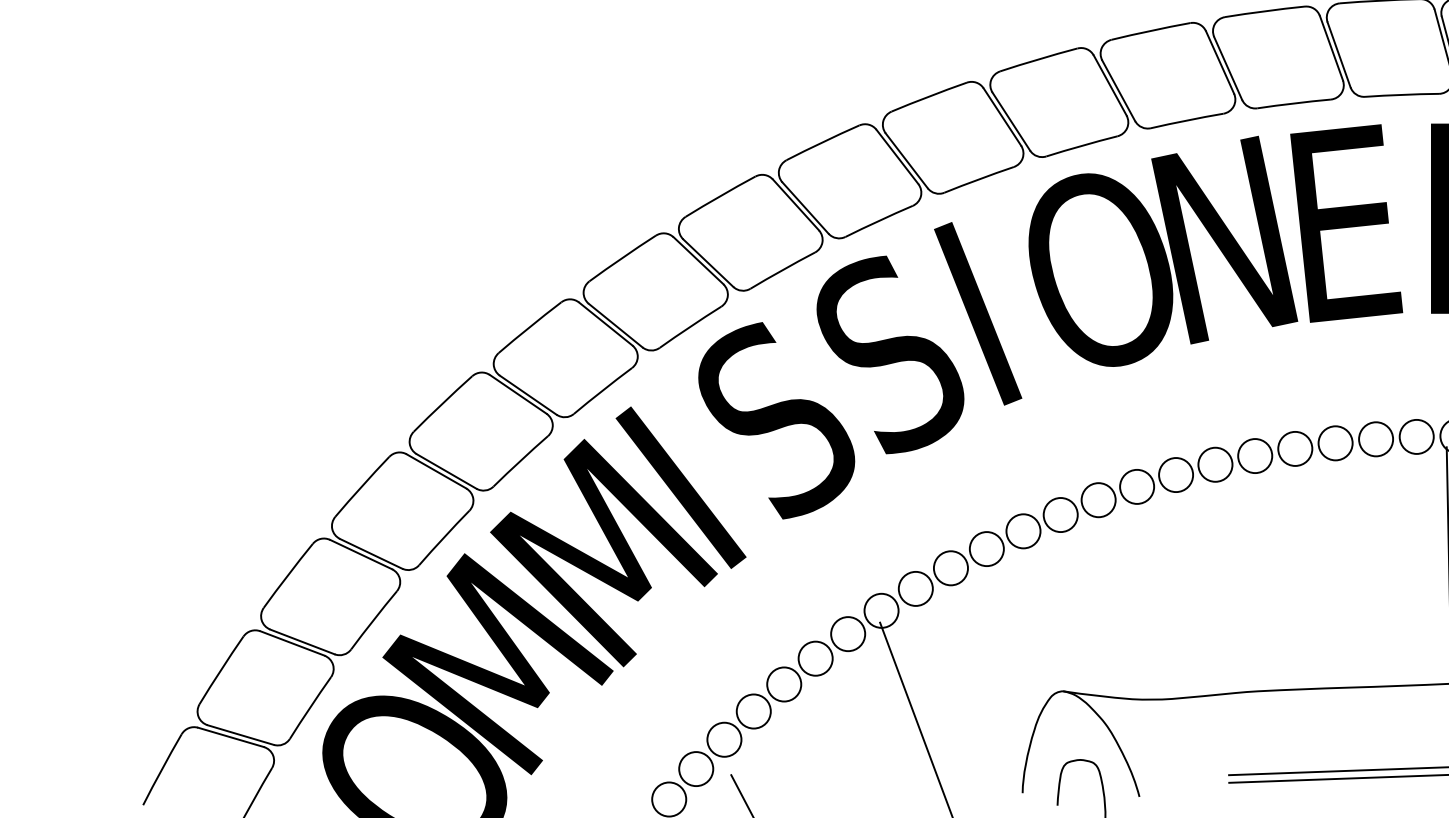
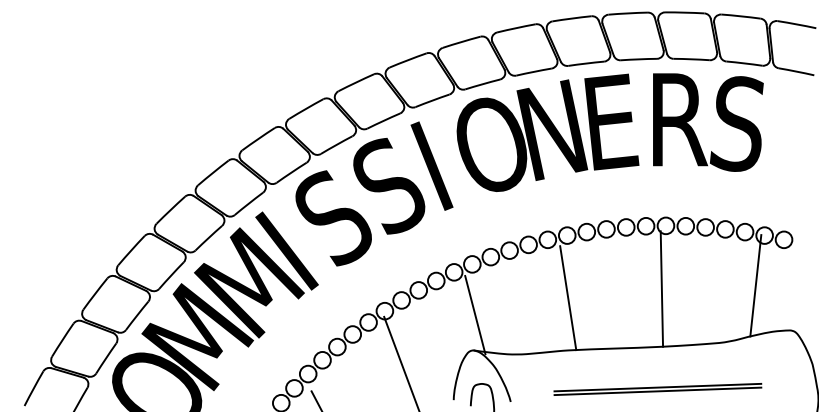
line: (1257, 584) -> (568, 298), added
line: (1067, 617) -> (475, 314), added

